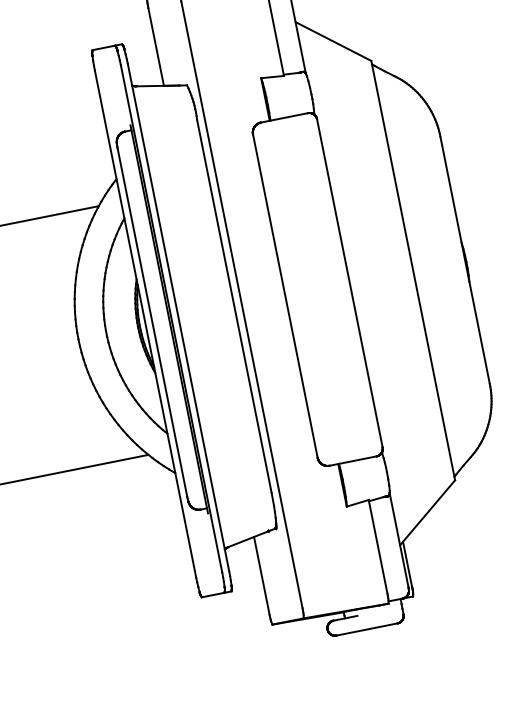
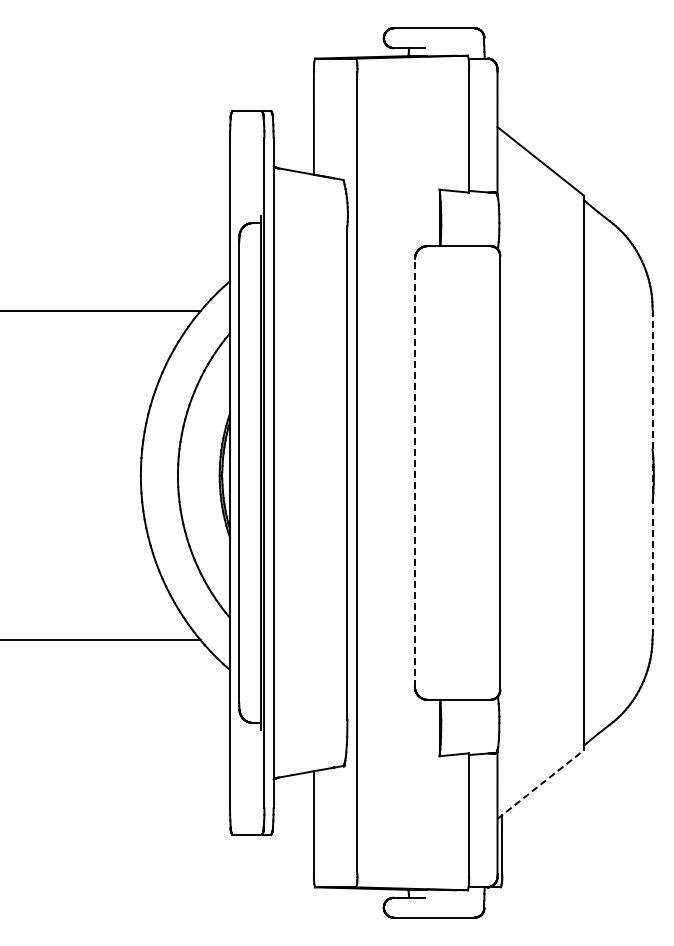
line: (465, 260) -> (652, 473), solid -> dashed
line: (285, 296) -> (414, 473), solid -> dashed
line: (428, 512) -> (541, 784), solid -> dashed

